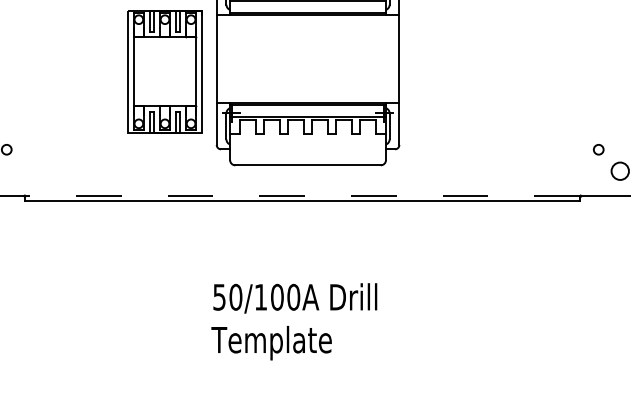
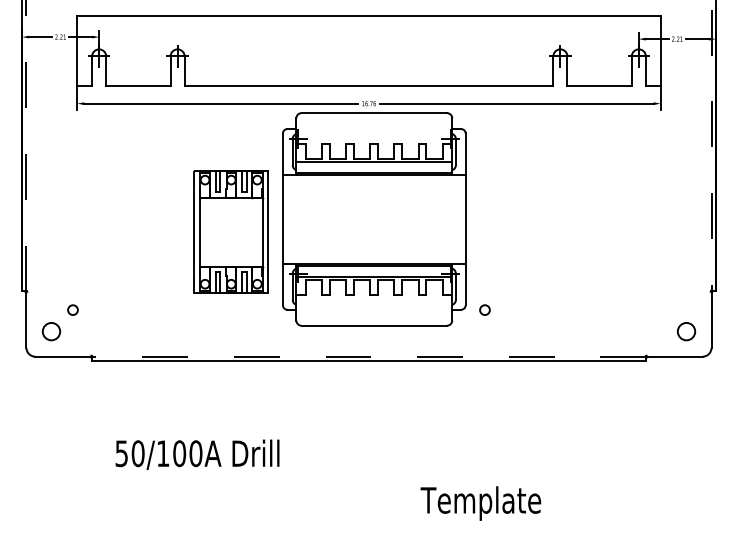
circle: (598, 149) -> (484, 309), moved
text: (295, 298) -> (197, 454), moved
text: (271, 343) -> (480, 503), moved

